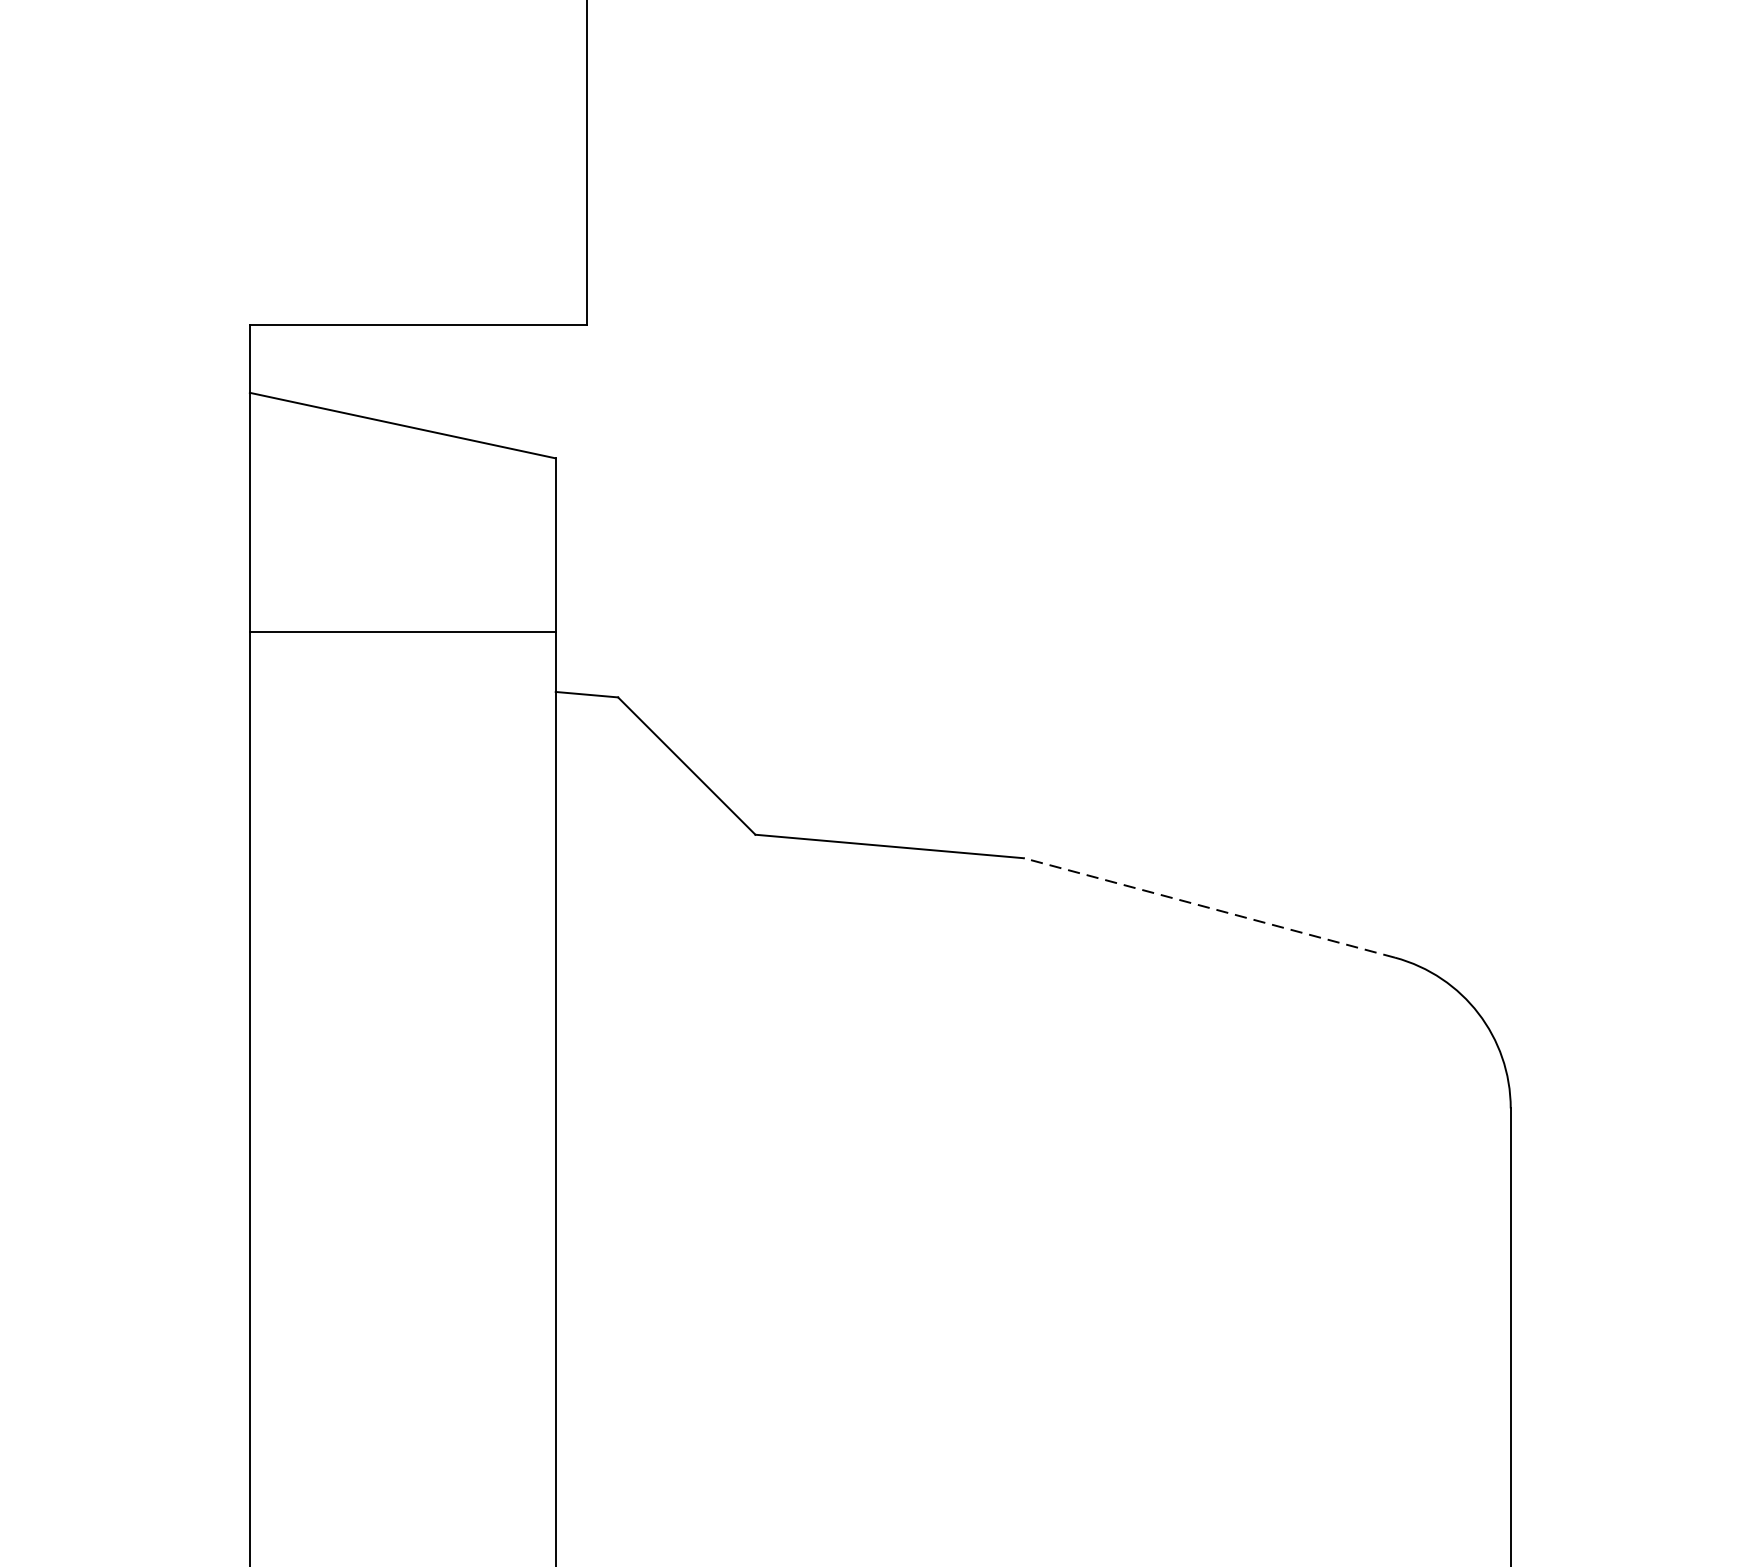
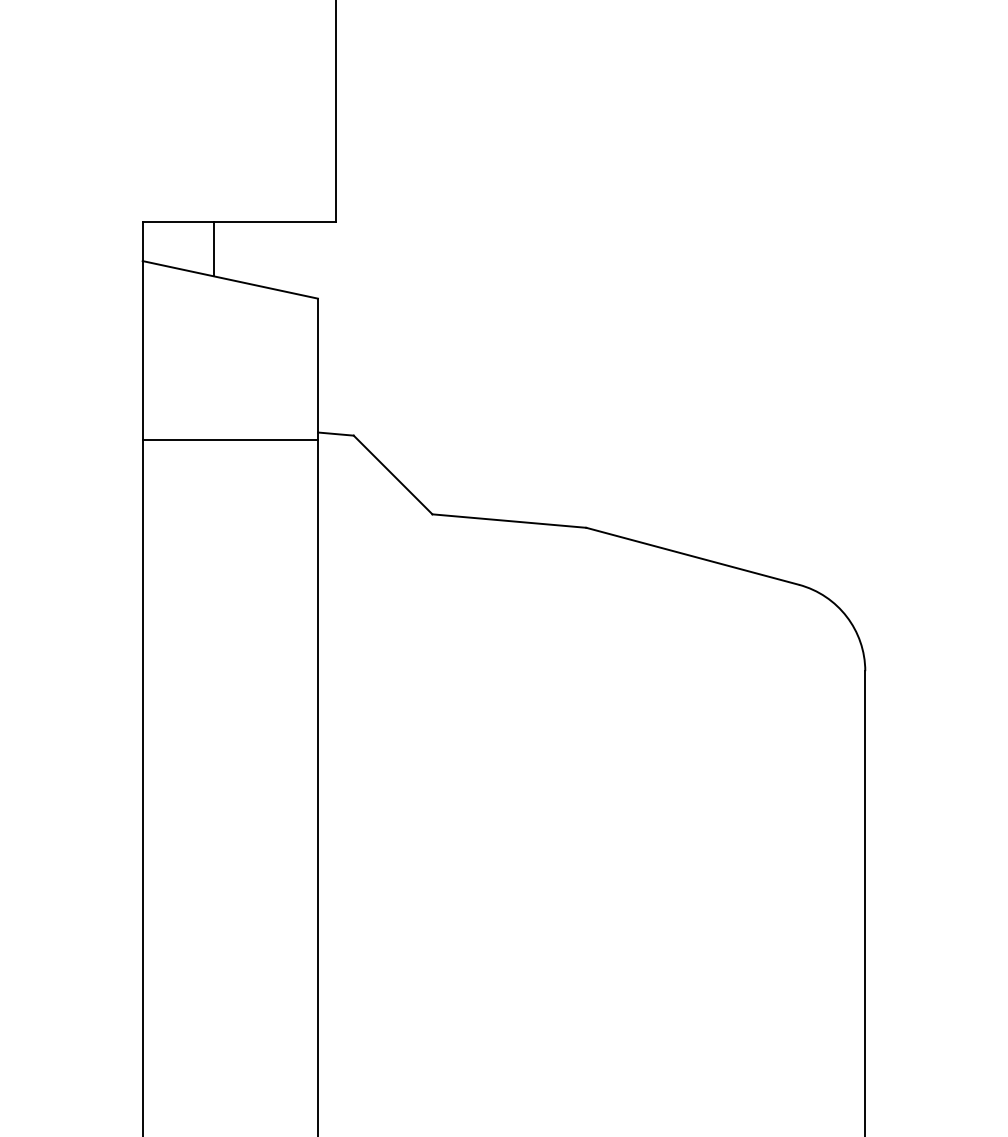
line: (375, 372) -> (214, 249), added
line: (401, 630) -> (229, 439), moved
line: (1209, 908) -> (692, 556), dashed -> solid

